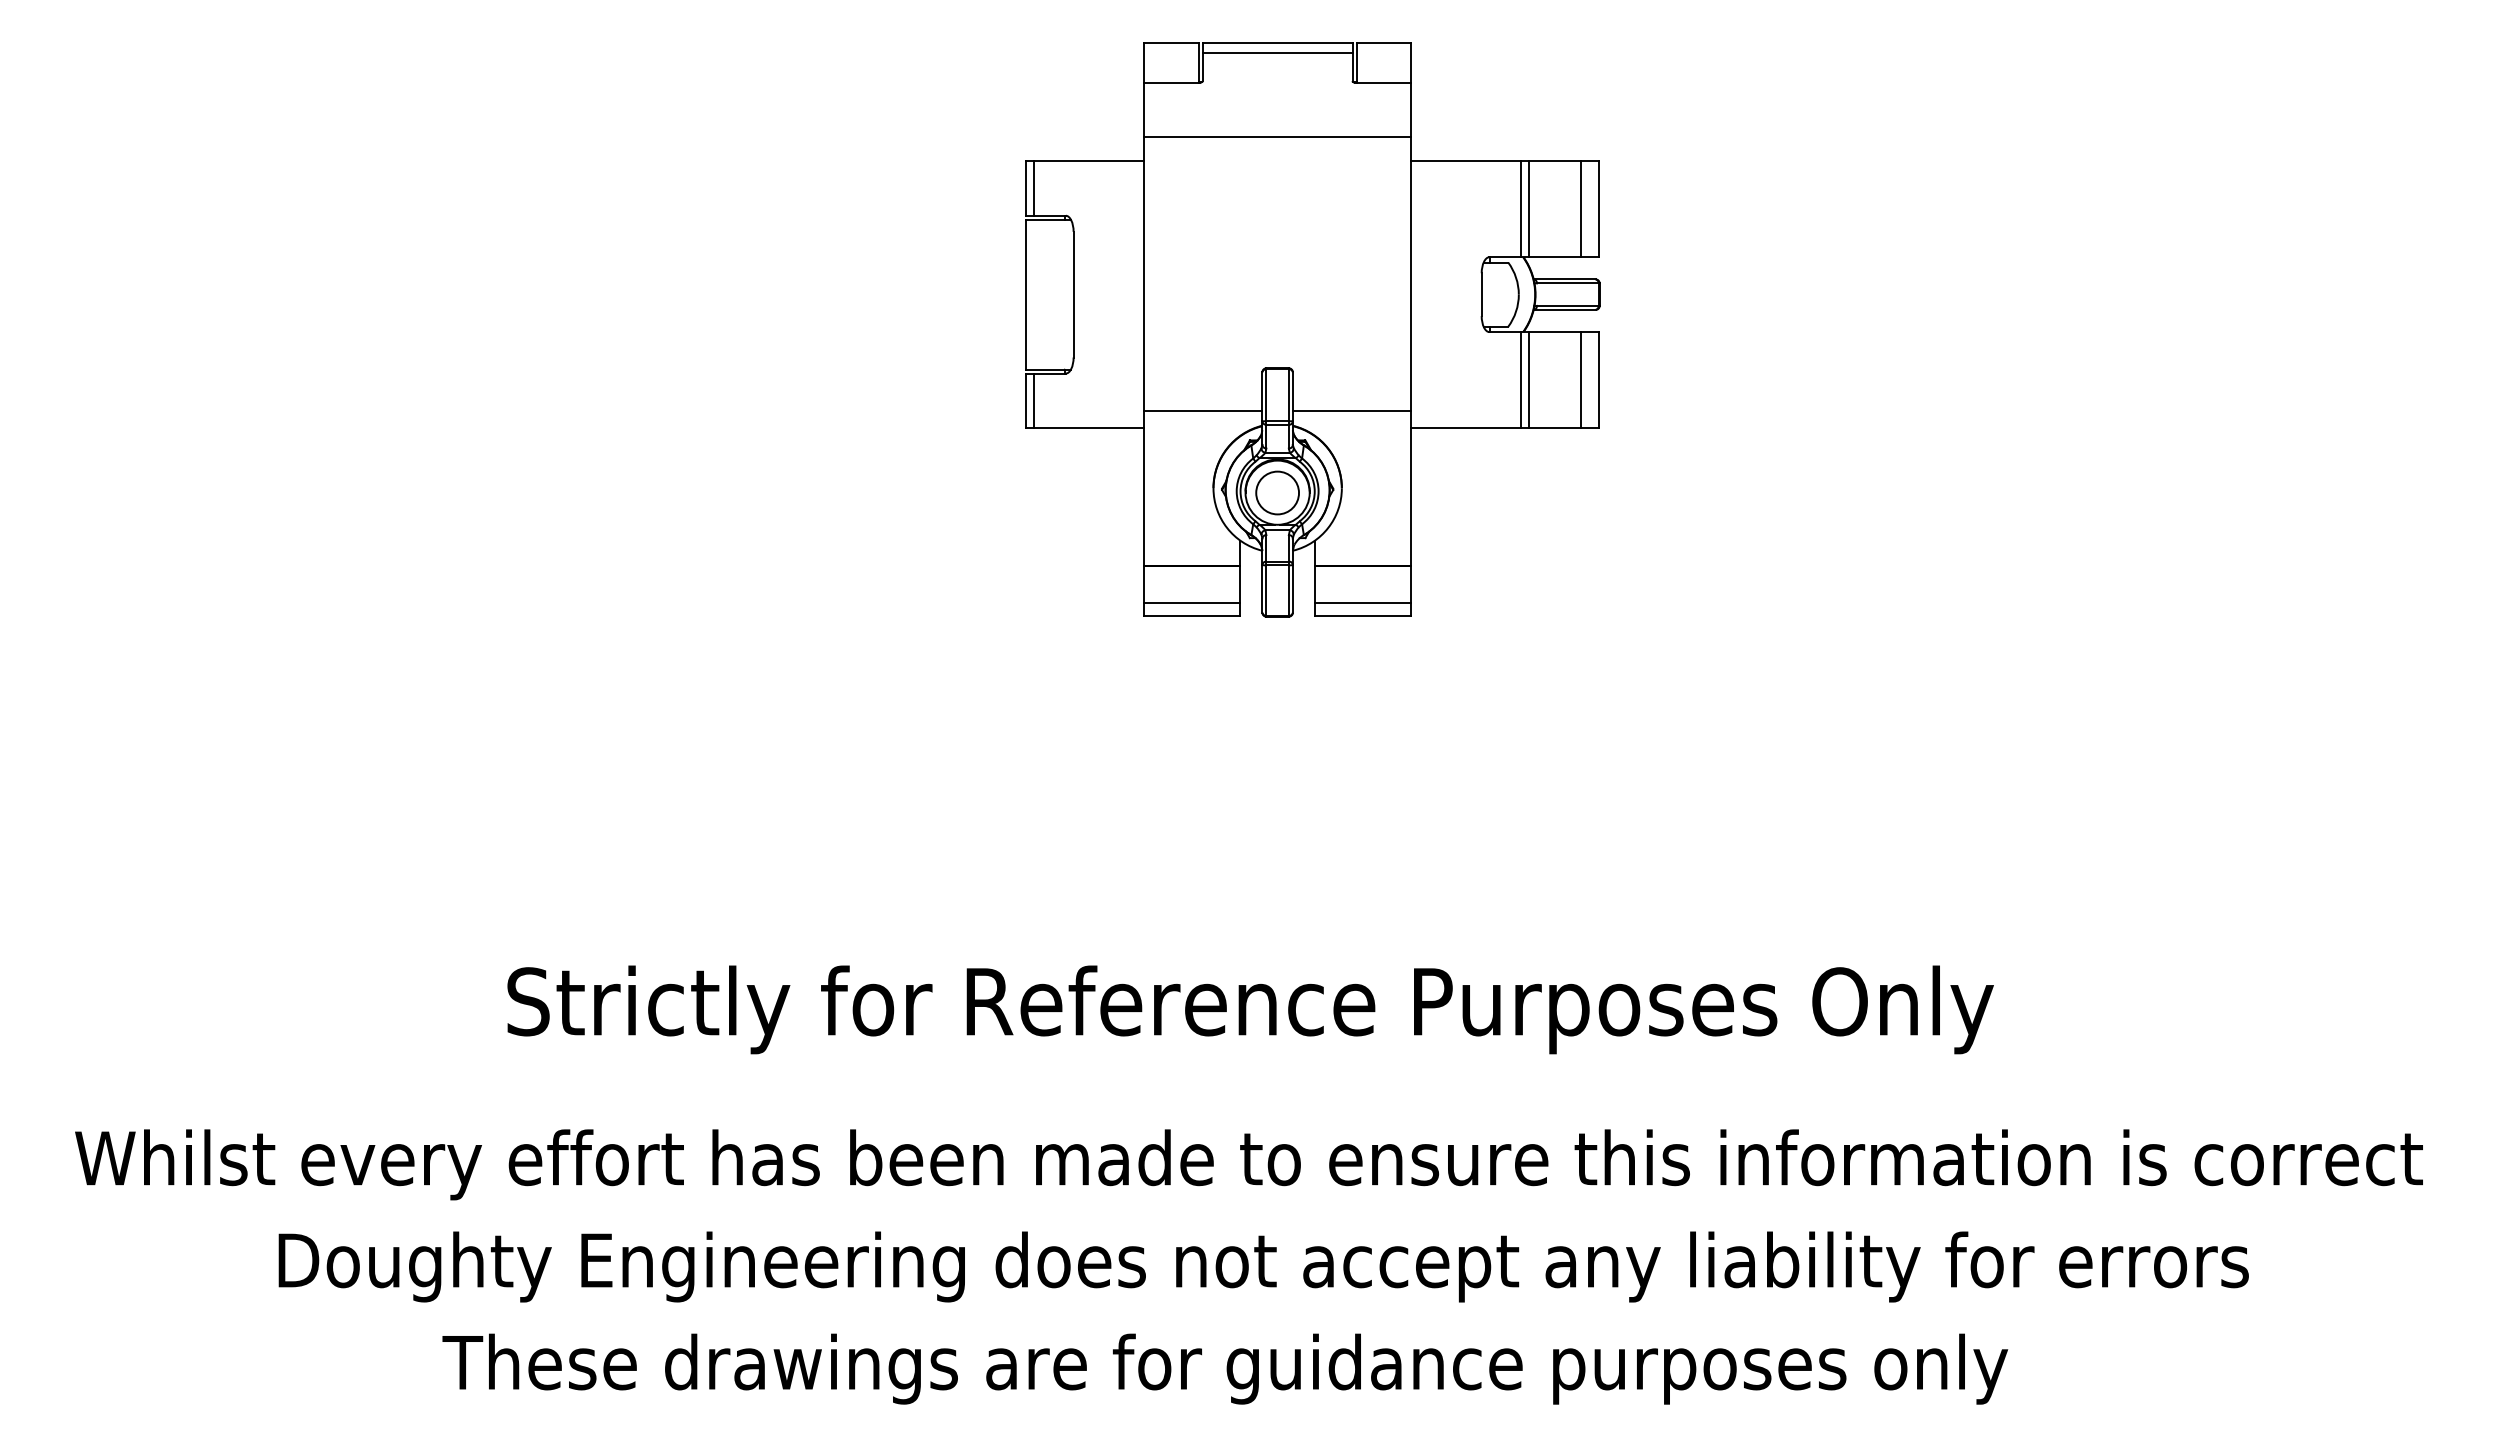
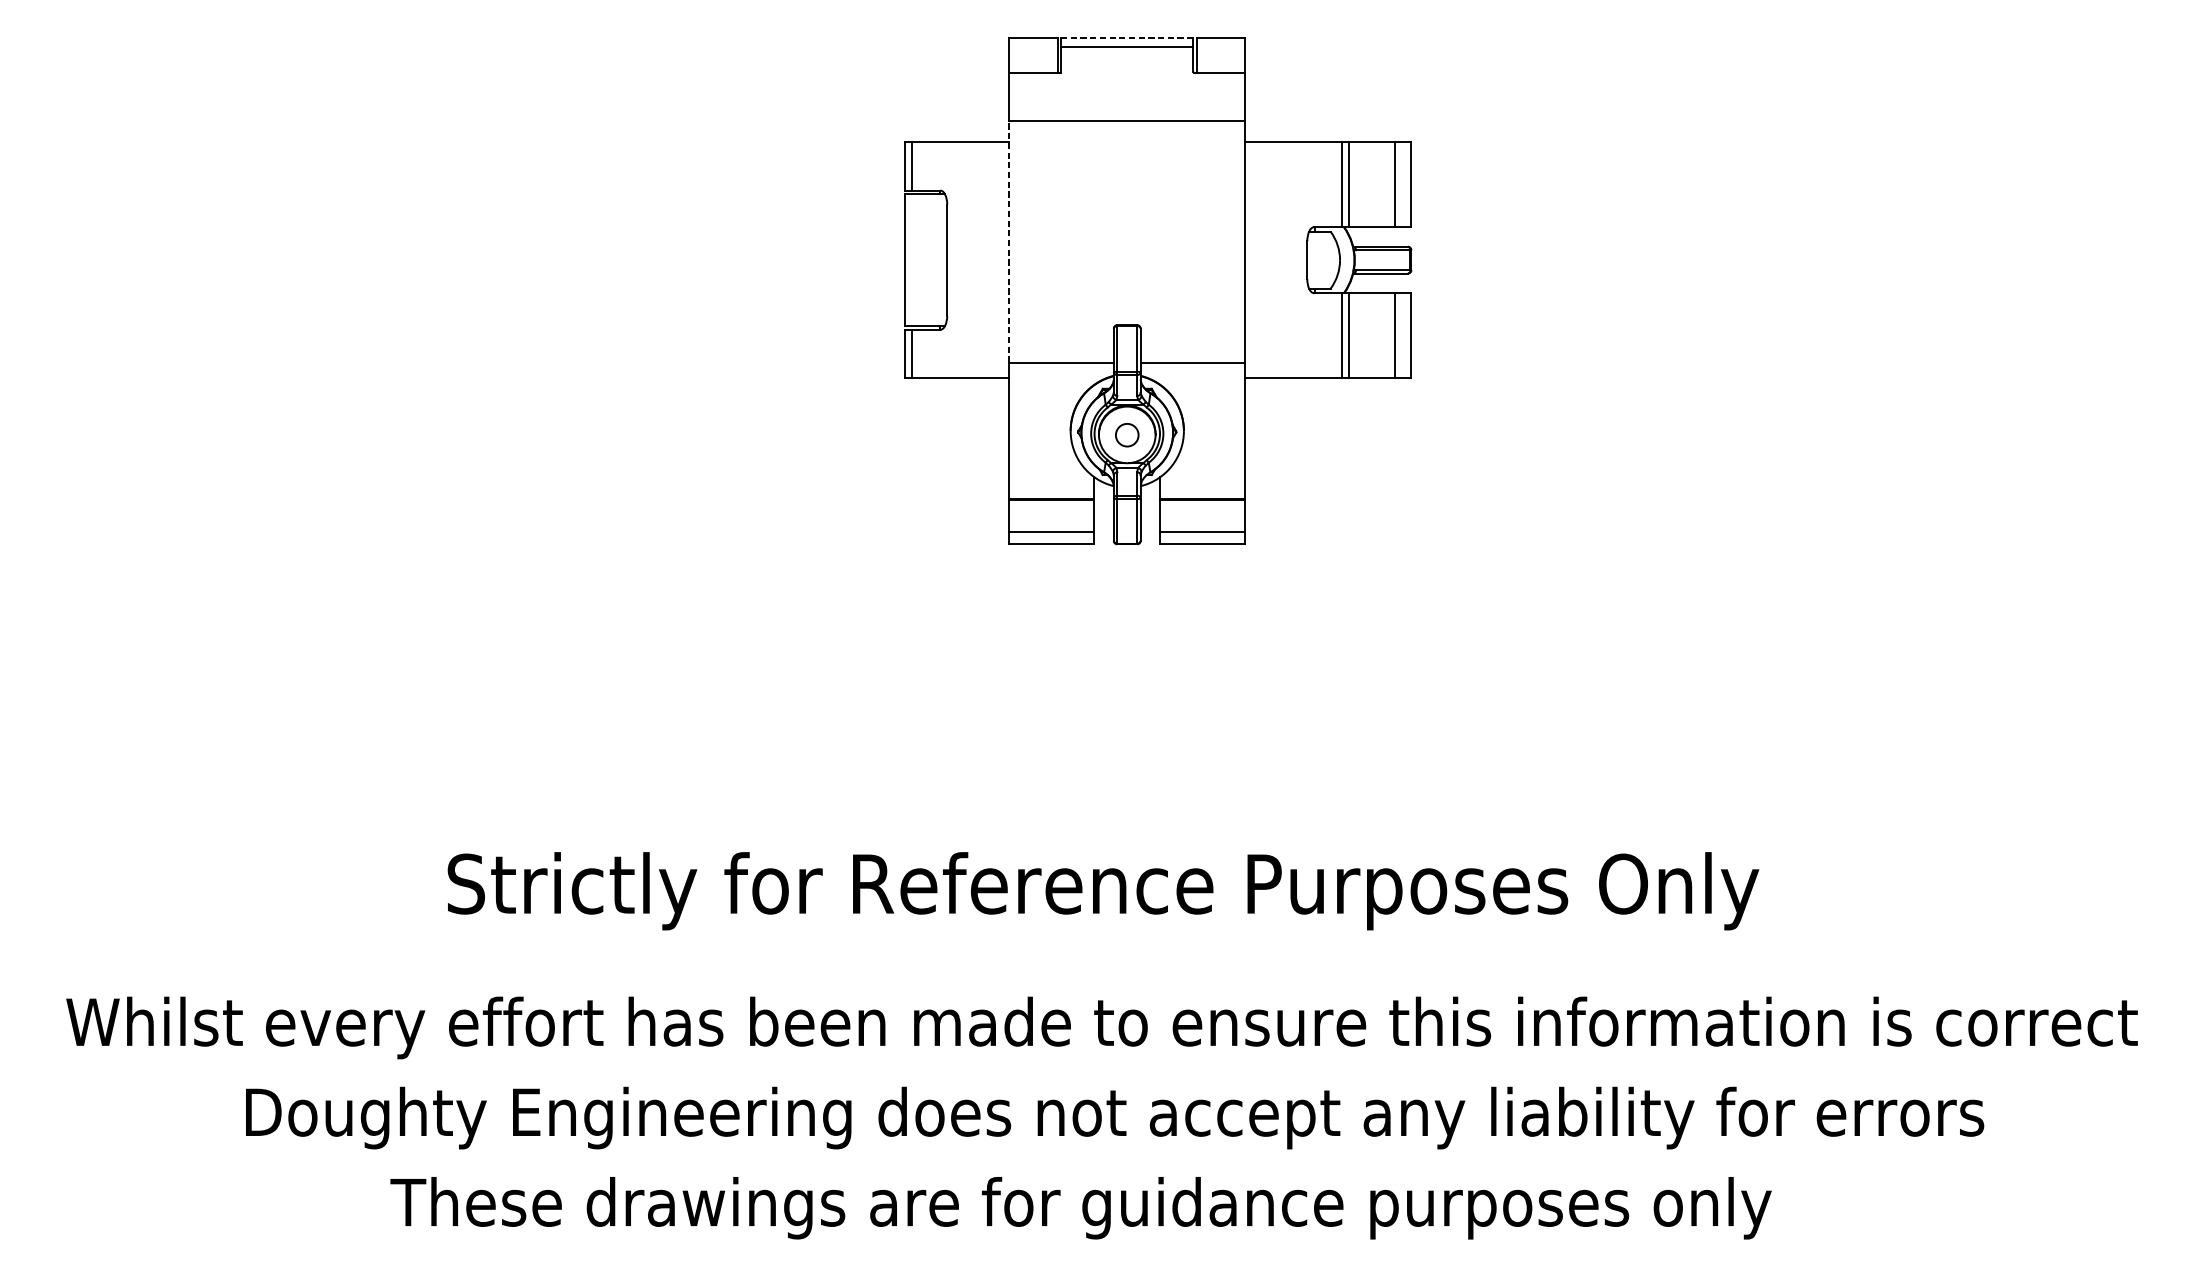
line: (1277, 43) -> (1127, 38), solid -> dashed
line: (1143, 273) -> (1008, 241), solid -> dashed
circle: (1277, 492) -> (1127, 434), size x0.6

